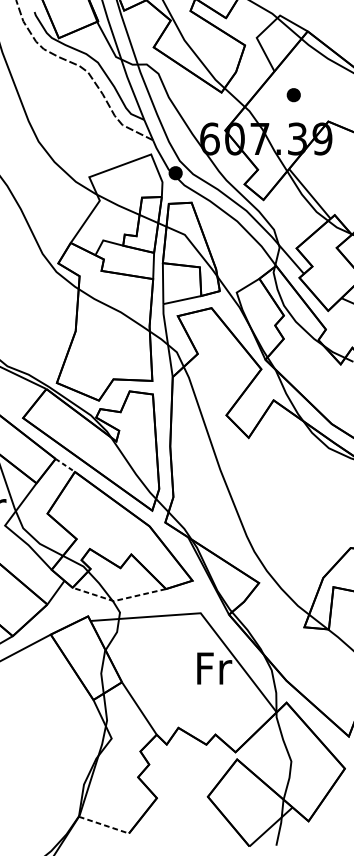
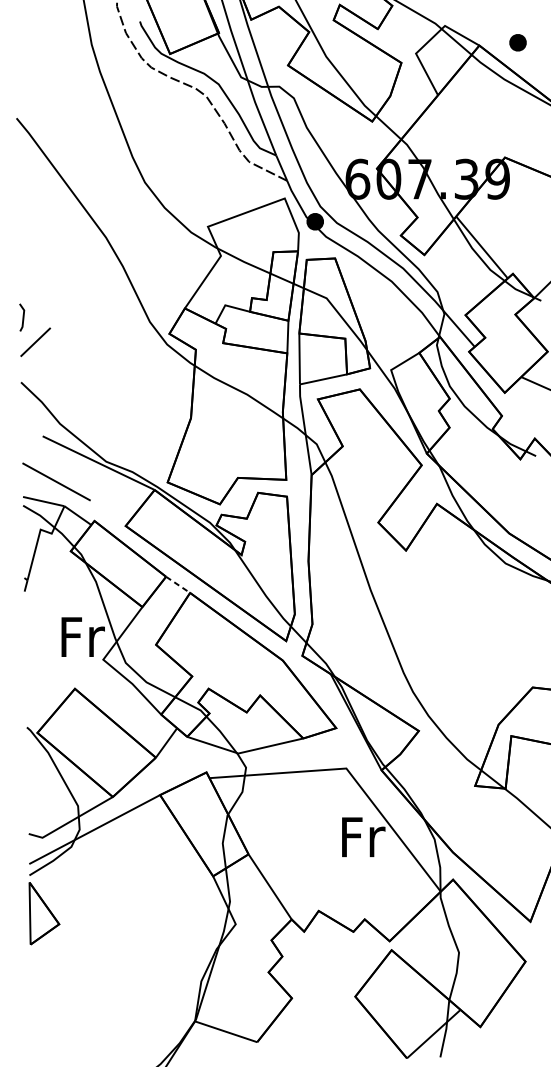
part: (293, 94) -> (517, 42), moved
line: (118, 600) -> (244, 752), dashed -> solid
line: (104, 824) -> (226, 1031), dashed -> solid

